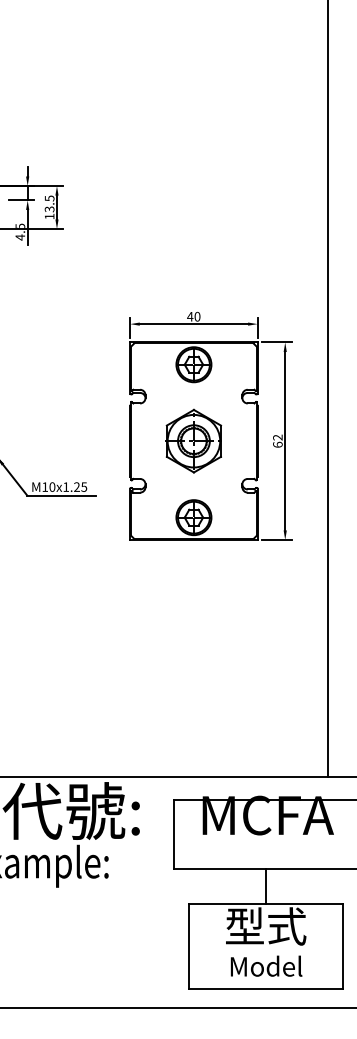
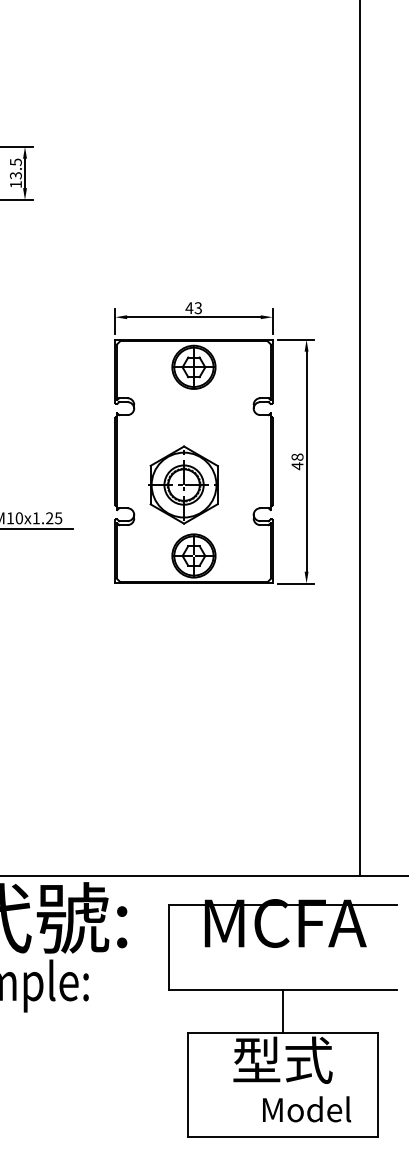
text: (197, 316) -> (198, 307), 40 -> 43
part: (193, 440) -> (183, 484), moved
text: (277, 441) -> (297, 462), 62 -> 48
text: (266, 965) -> (306, 1108), moved

